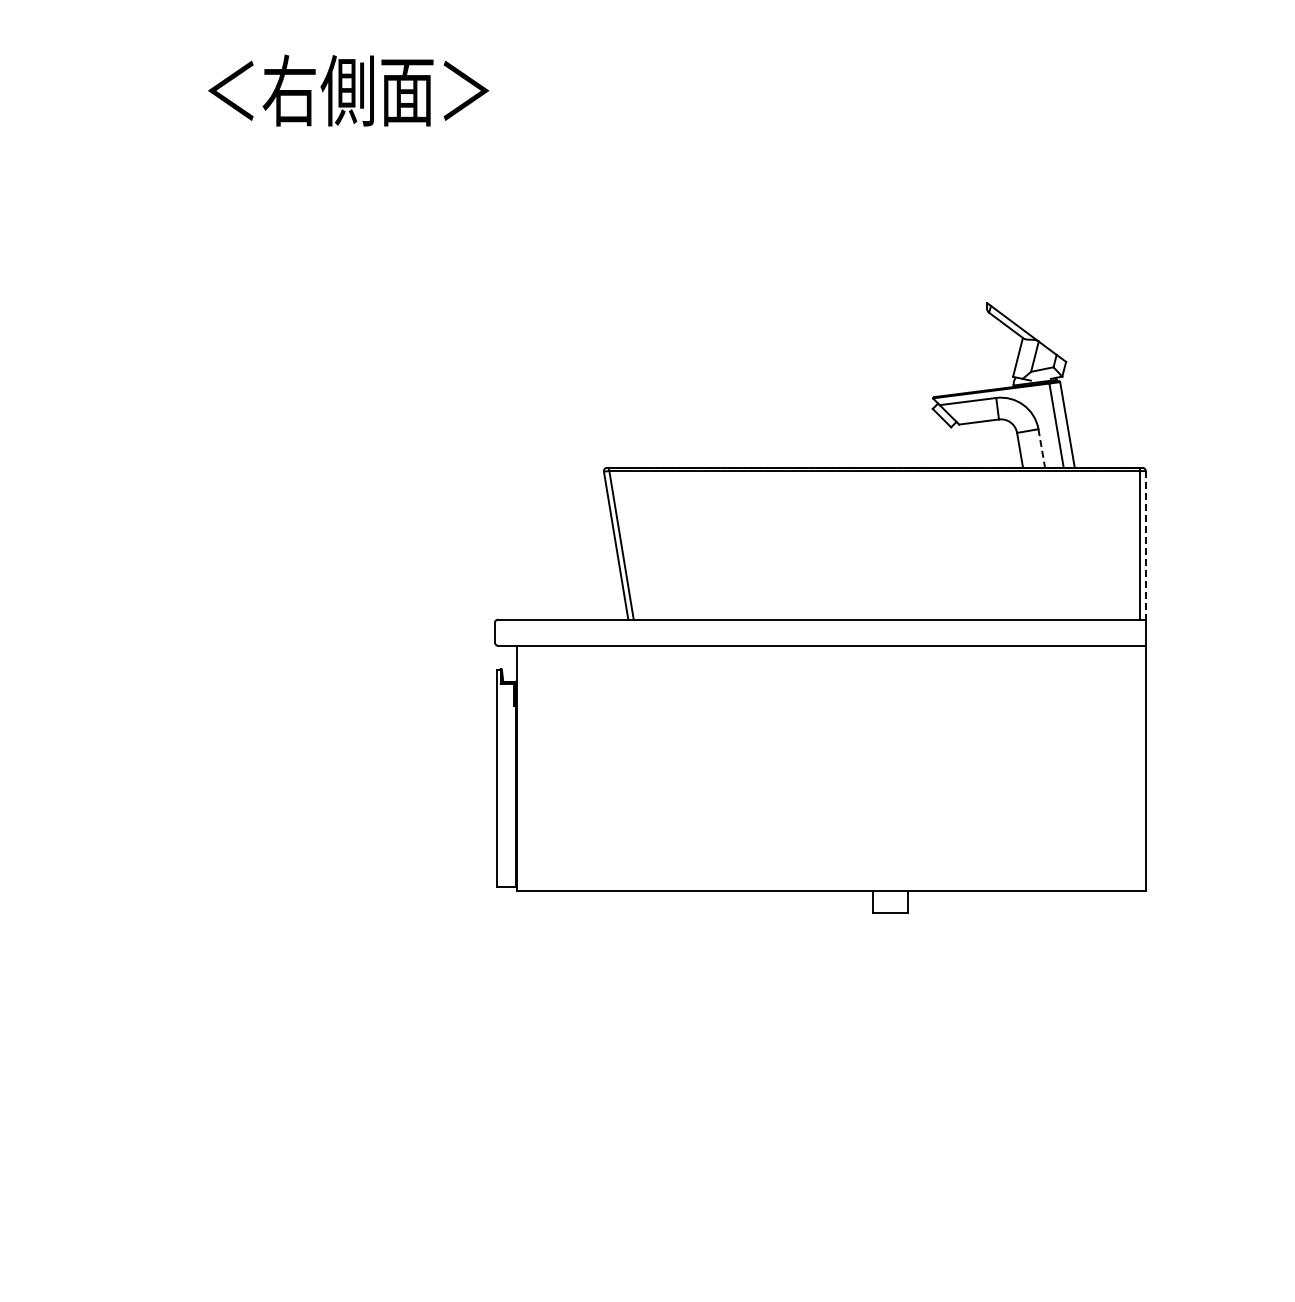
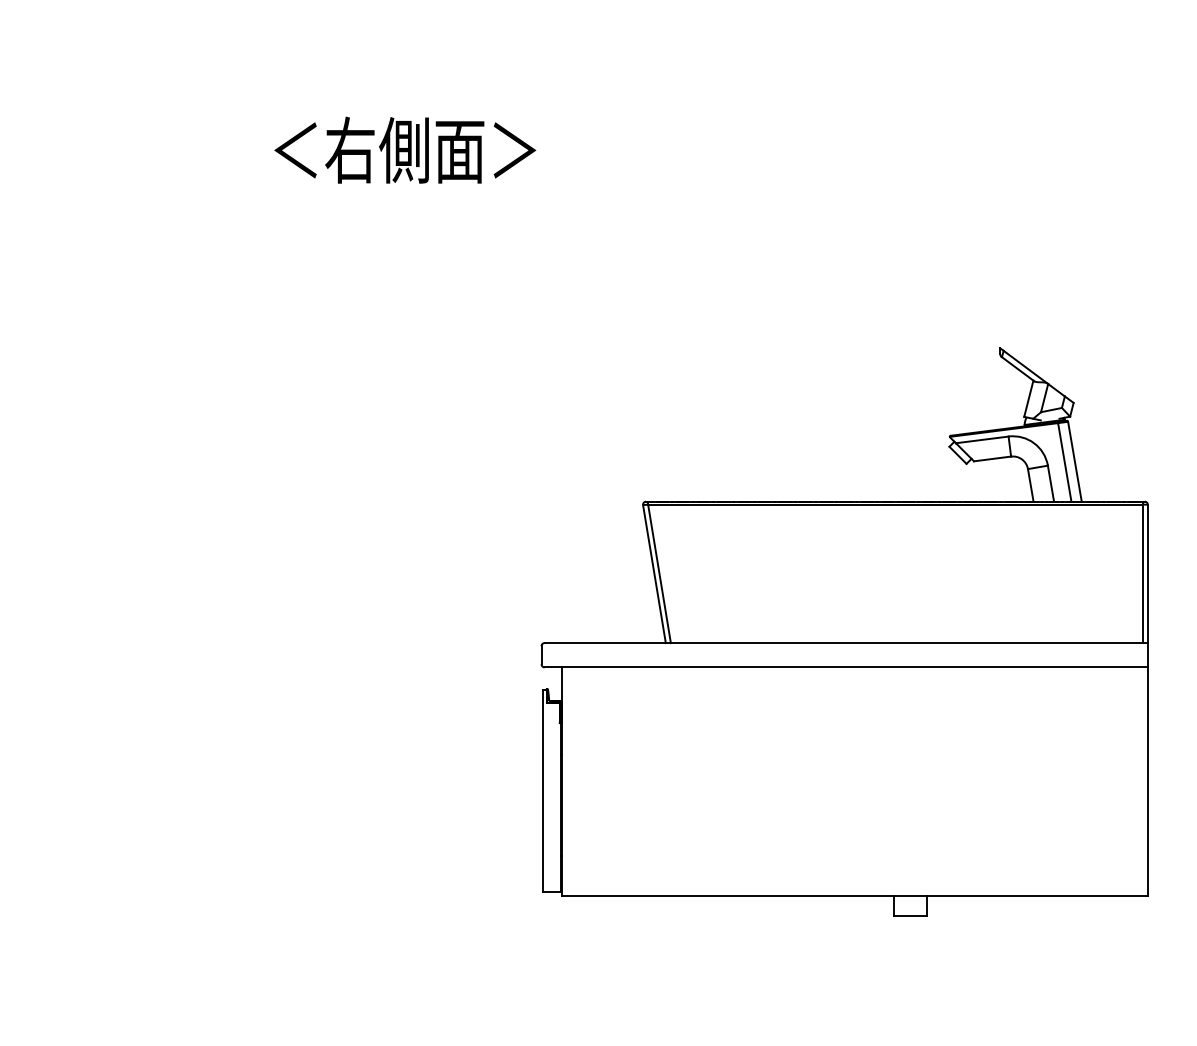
line: (1041, 448) -> (1050, 483), dashed -> solid
line: (1145, 545) -> (1147, 573), dashed -> solid

